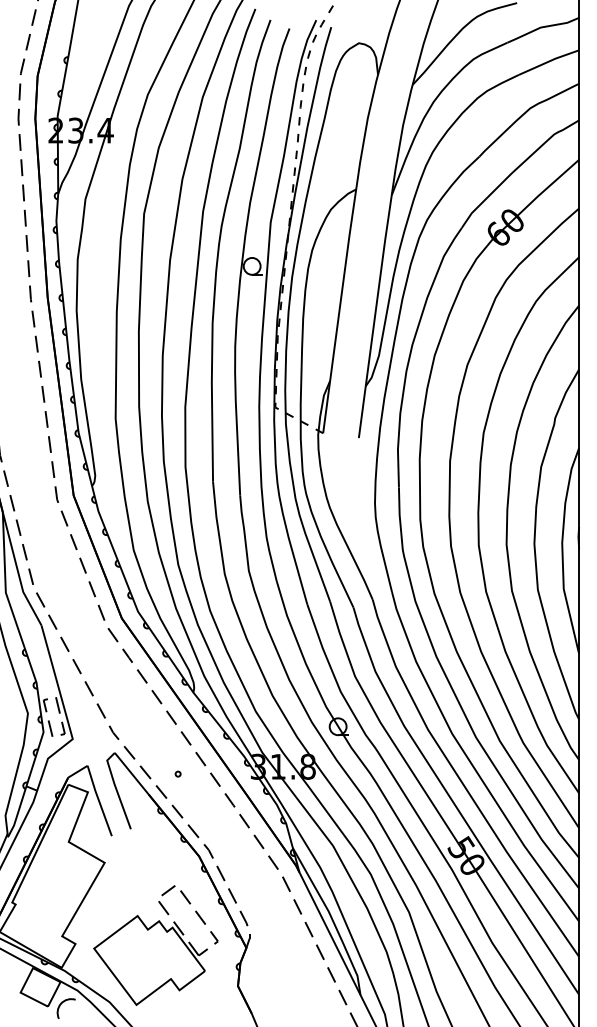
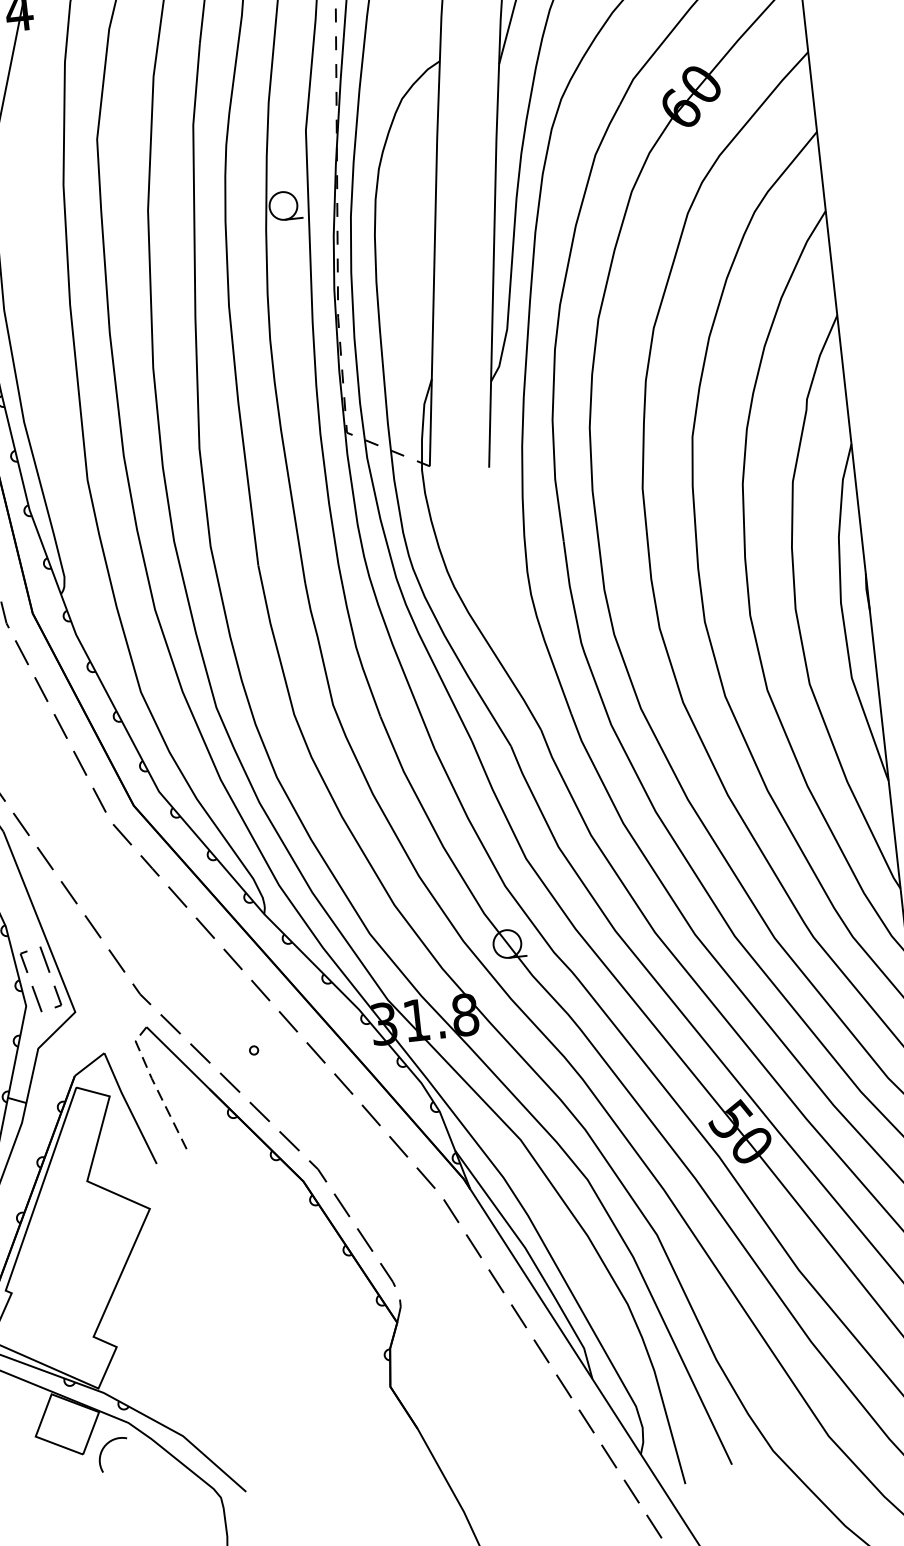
line: (116, 789) -> (155, 1086), solid -> dashed
part: (155, 945) -> (247, 1335), removed

